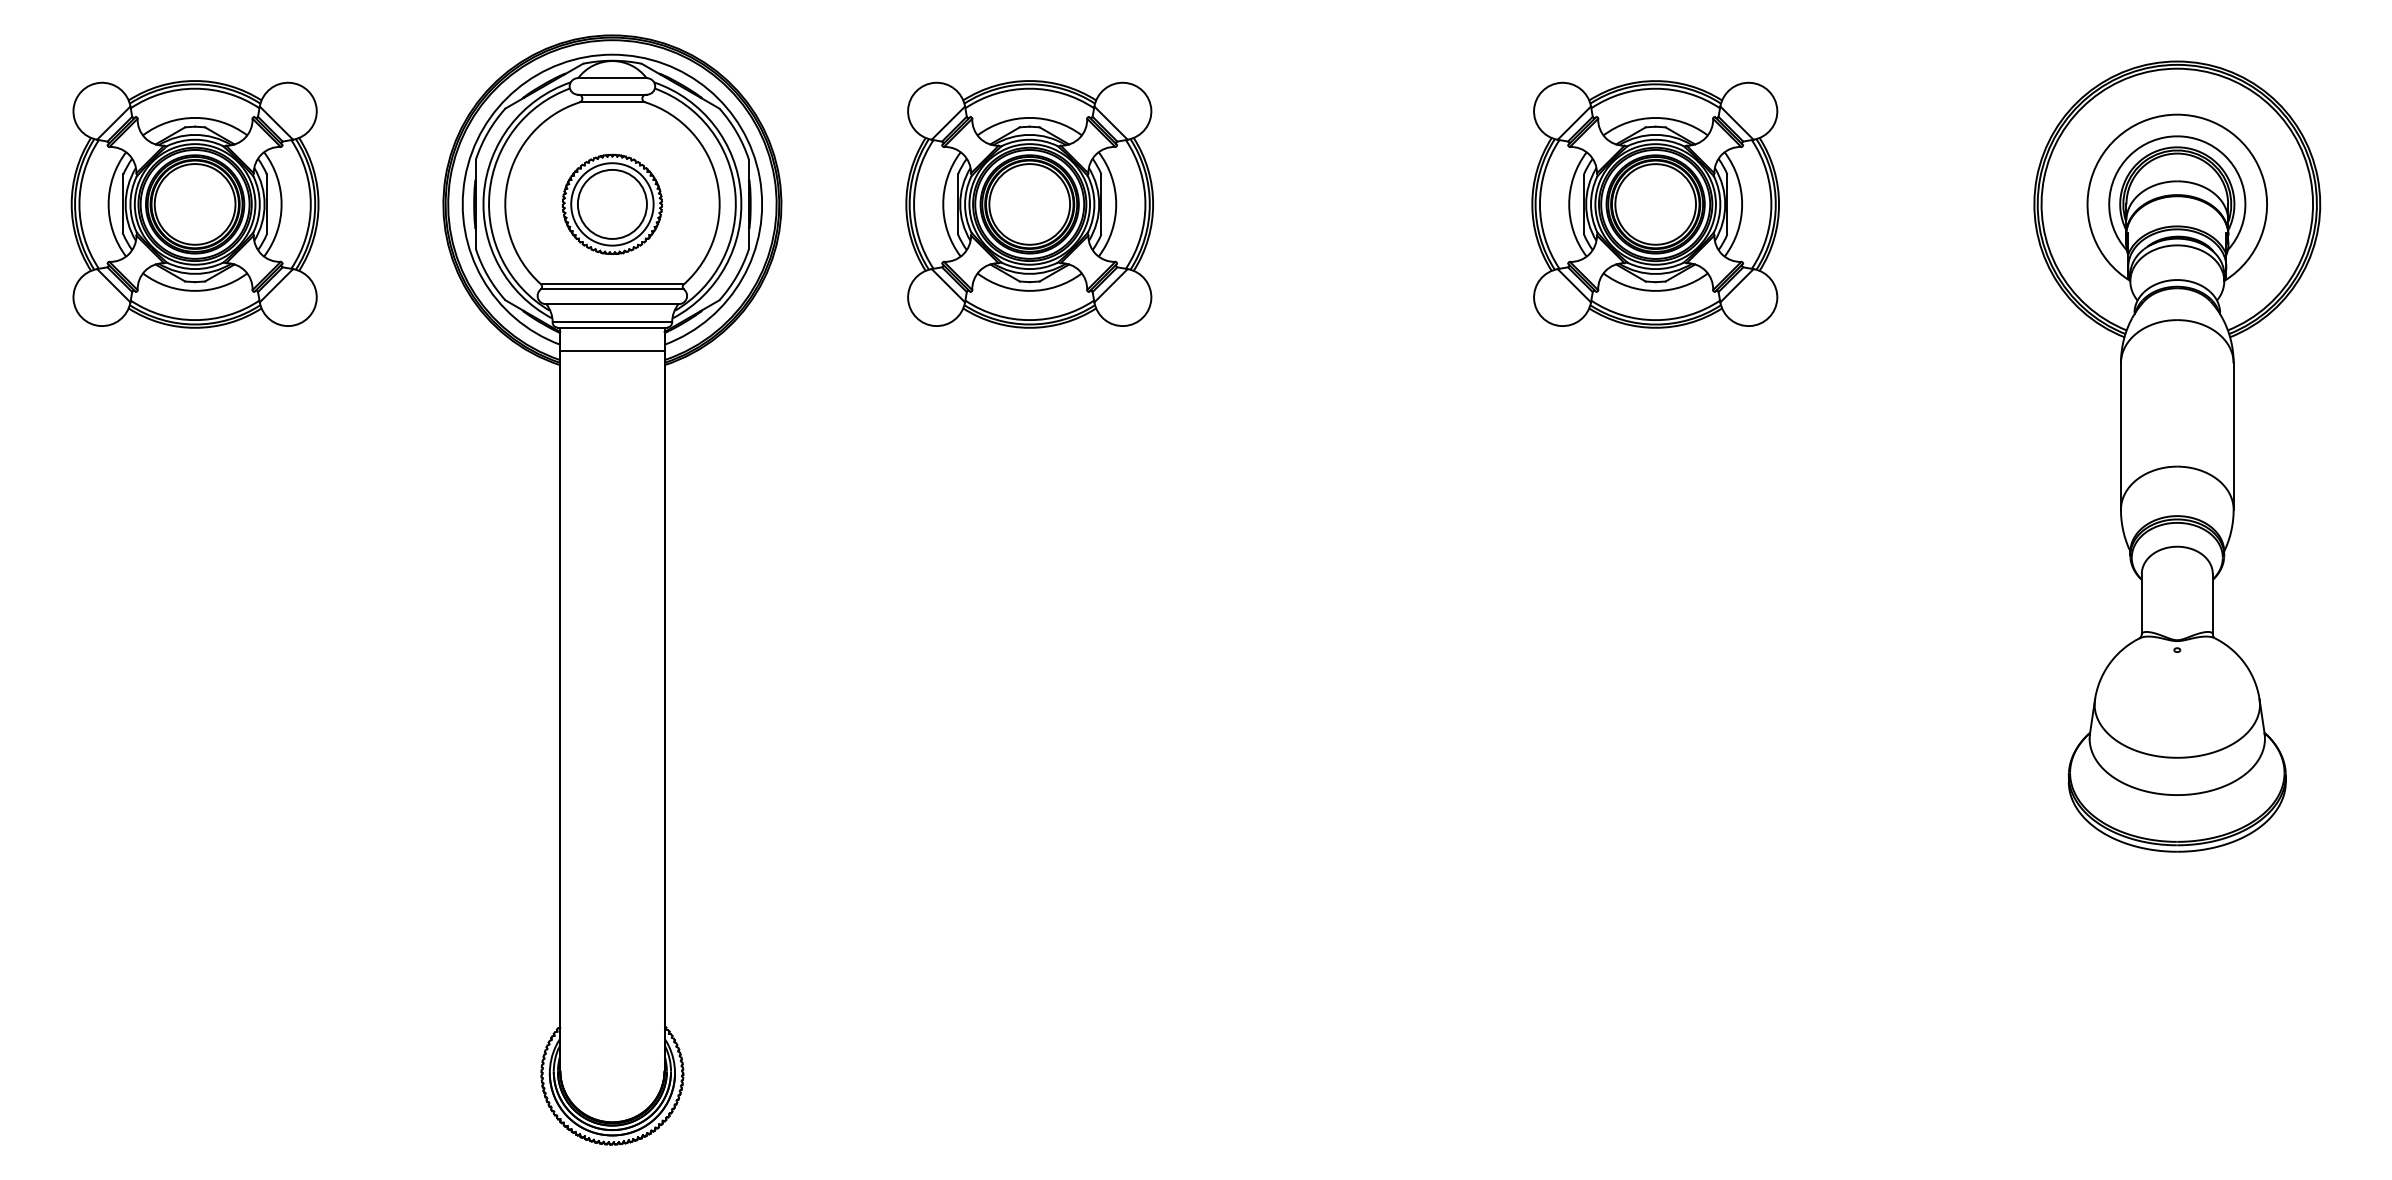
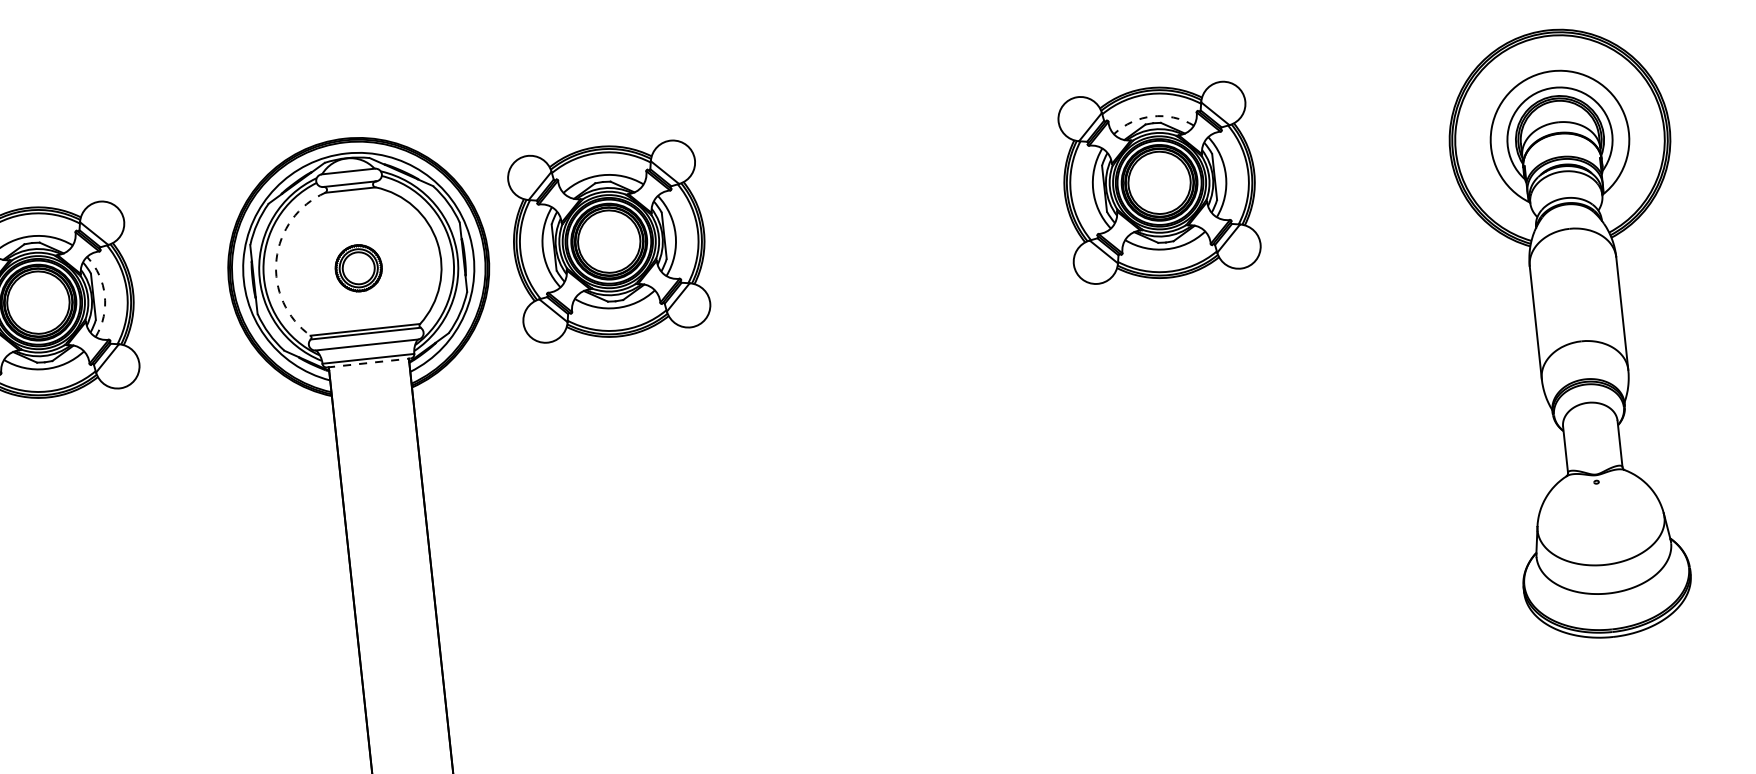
arc: (1655, 117) -> (1152, 116), solid -> dashed
arc: (507, 182) -> (276, 260), solid -> dashed
part: (612, 203) -> (358, 267), size x0.6
arc: (281, 204) -> (104, 295), solid -> dashed
part: (1029, 204) -> (609, 241), moved
line: (612, 327) -> (368, 362), solid -> dashed
line: (612, 350) -> (370, 380), removed

